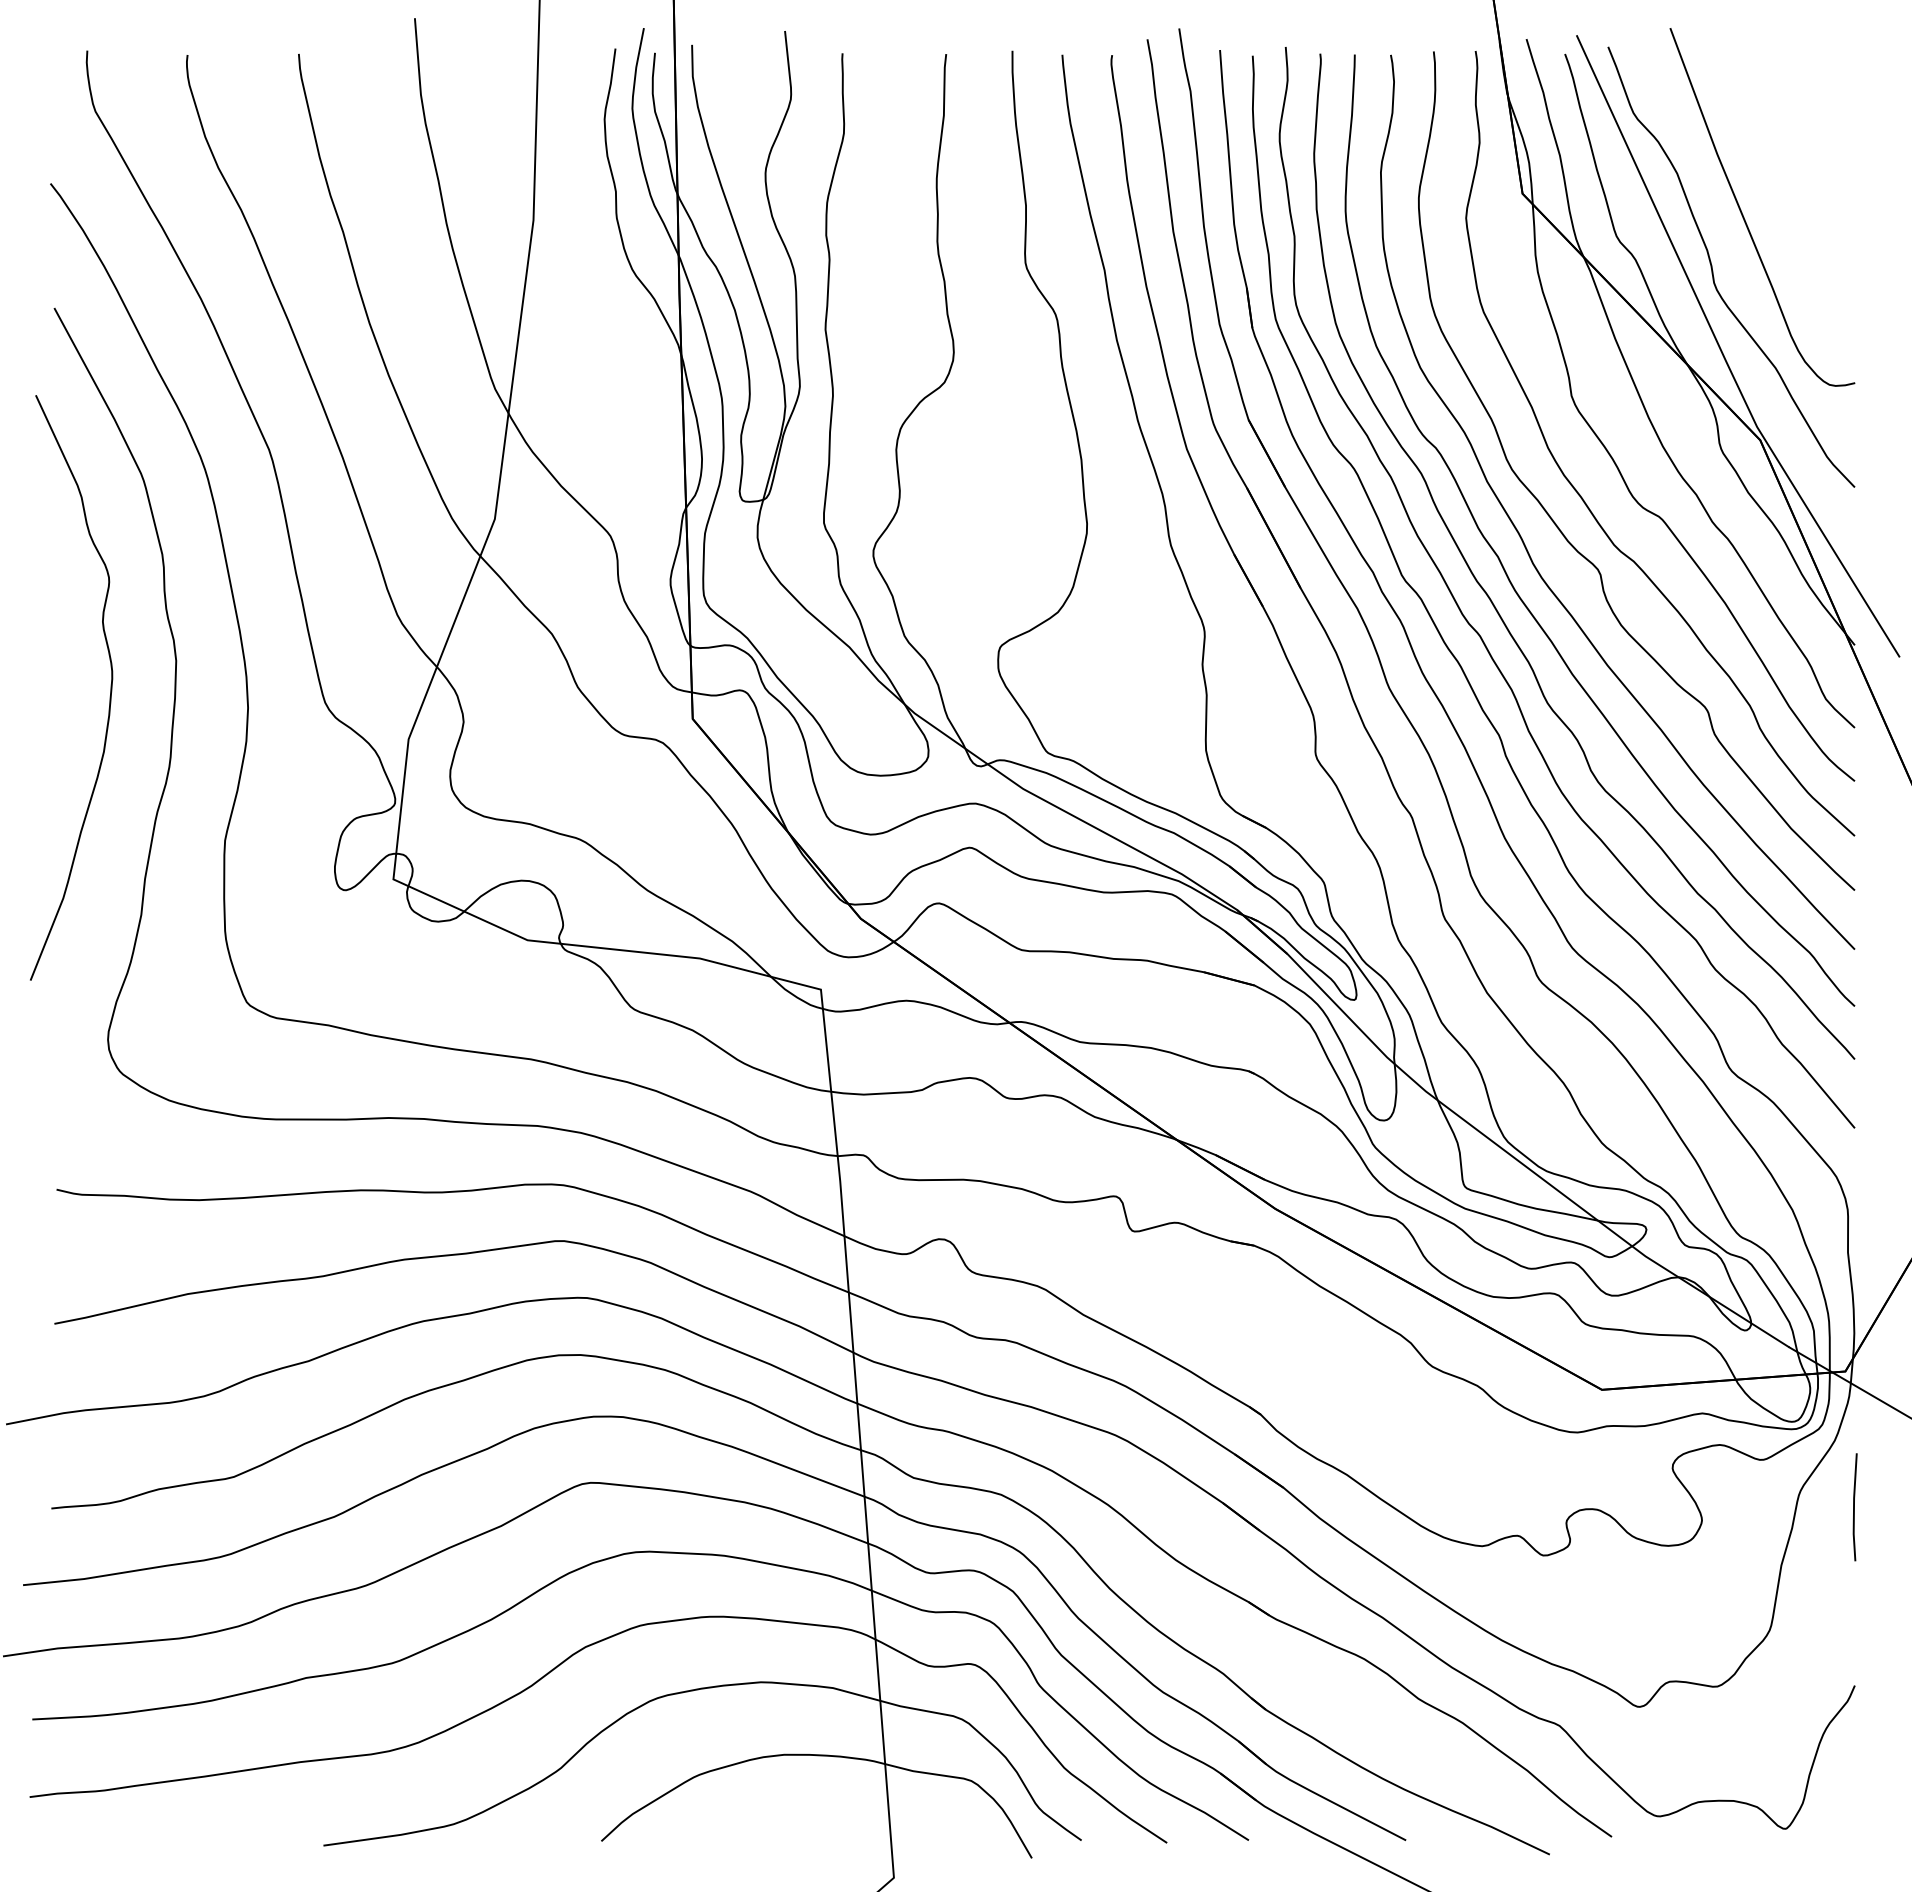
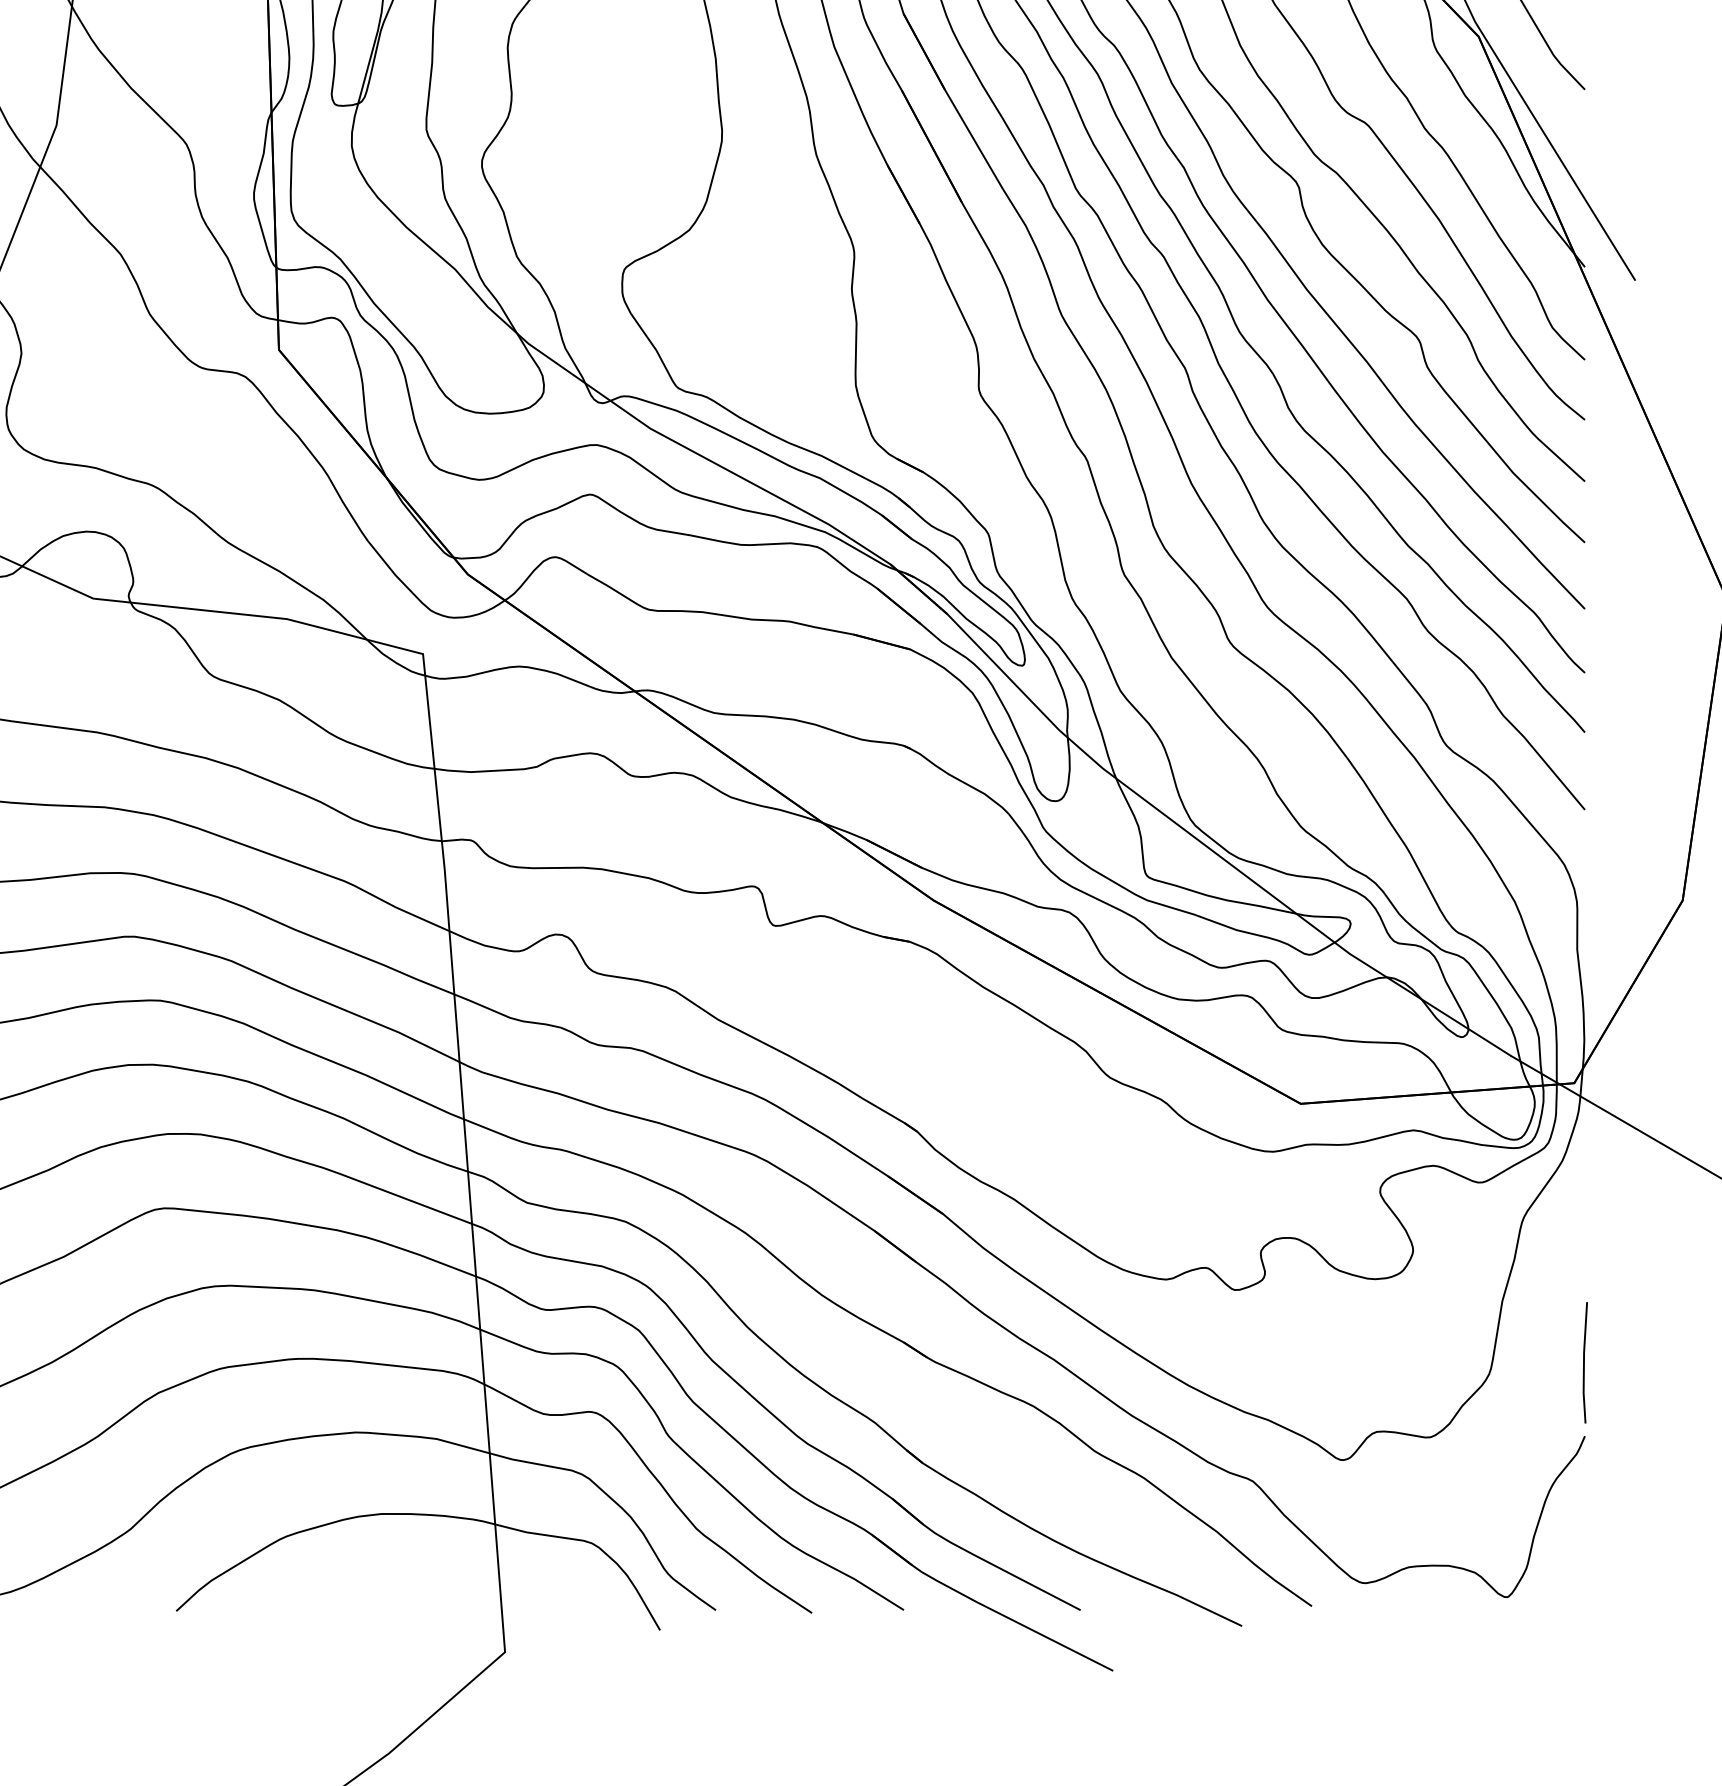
line: (1854, 1507) -> (1584, 1363), moved

